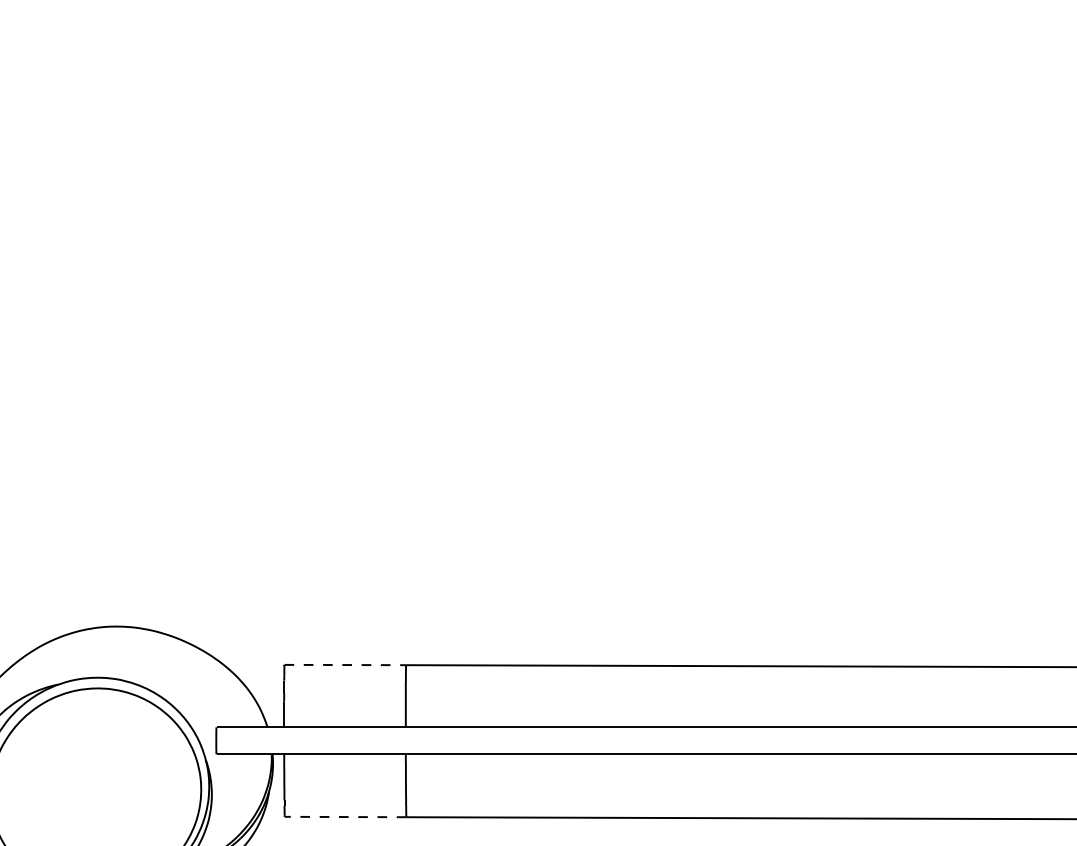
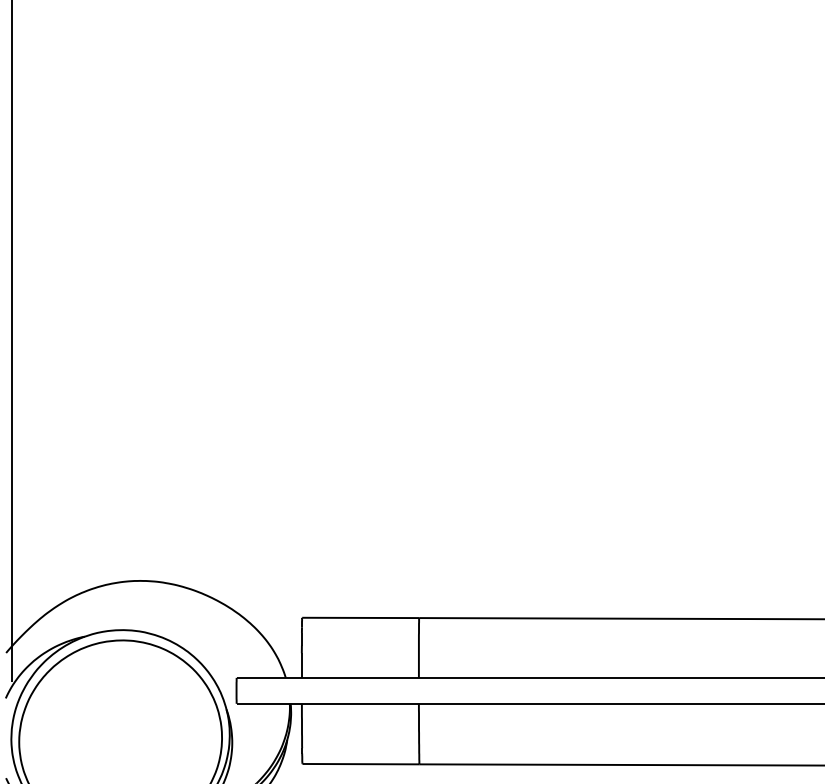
line: (345, 665) -> (360, 618), dashed -> solid
line: (345, 817) -> (360, 764), dashed -> solid

